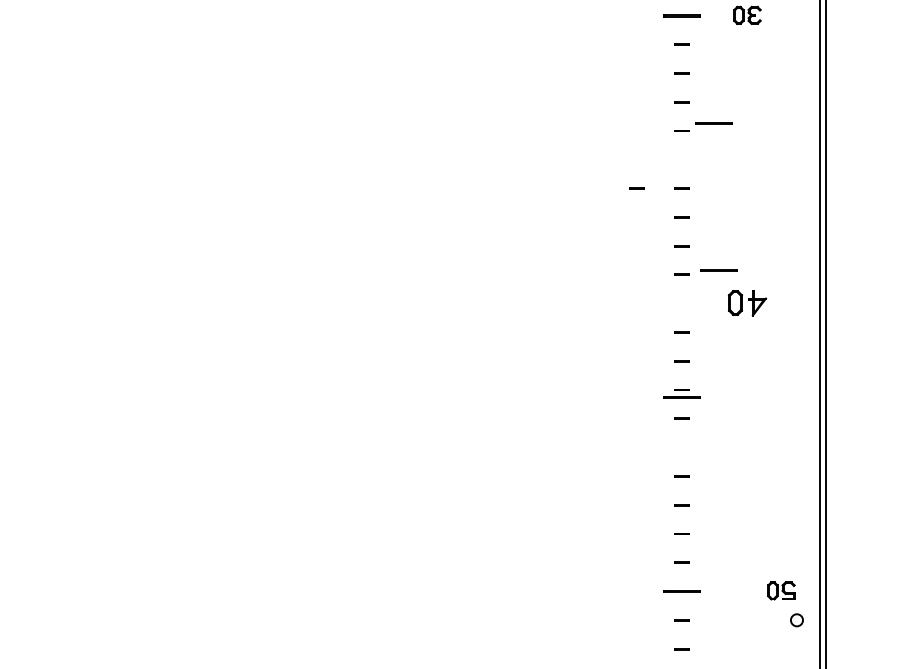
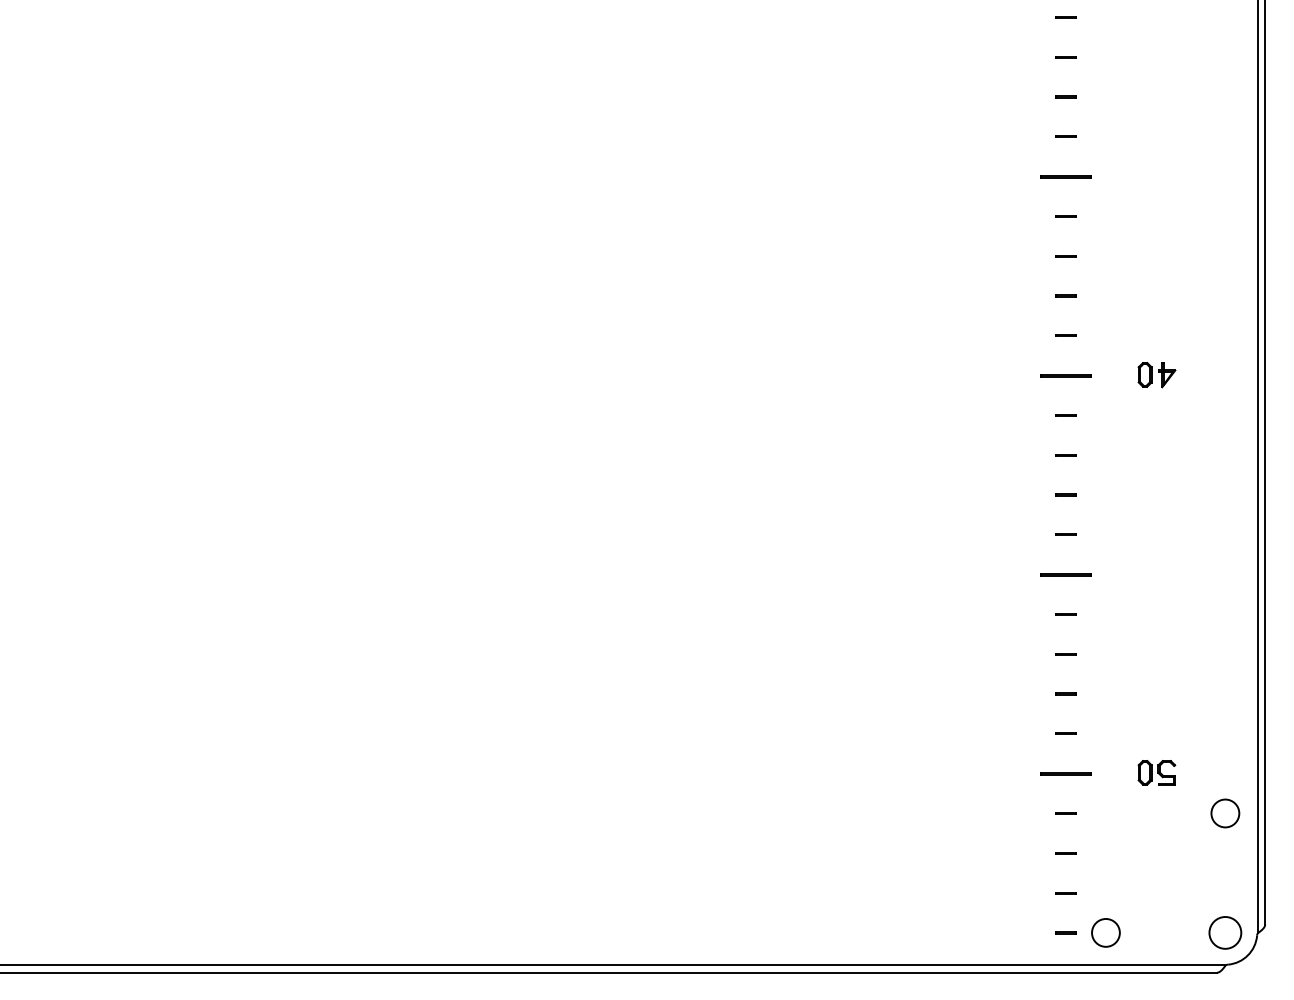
line: (713, 123) -> (1065, 176), moved
line: (636, 188) -> (1003, 216), removed
line: (718, 270) -> (1065, 375), moved
part: (747, 303) -> (1156, 375), size x0.71
line: (681, 397) -> (1065, 574), moved
part: (781, 590) -> (1156, 772), moved
circle: (797, 620) -> (1225, 813), size x1.67

